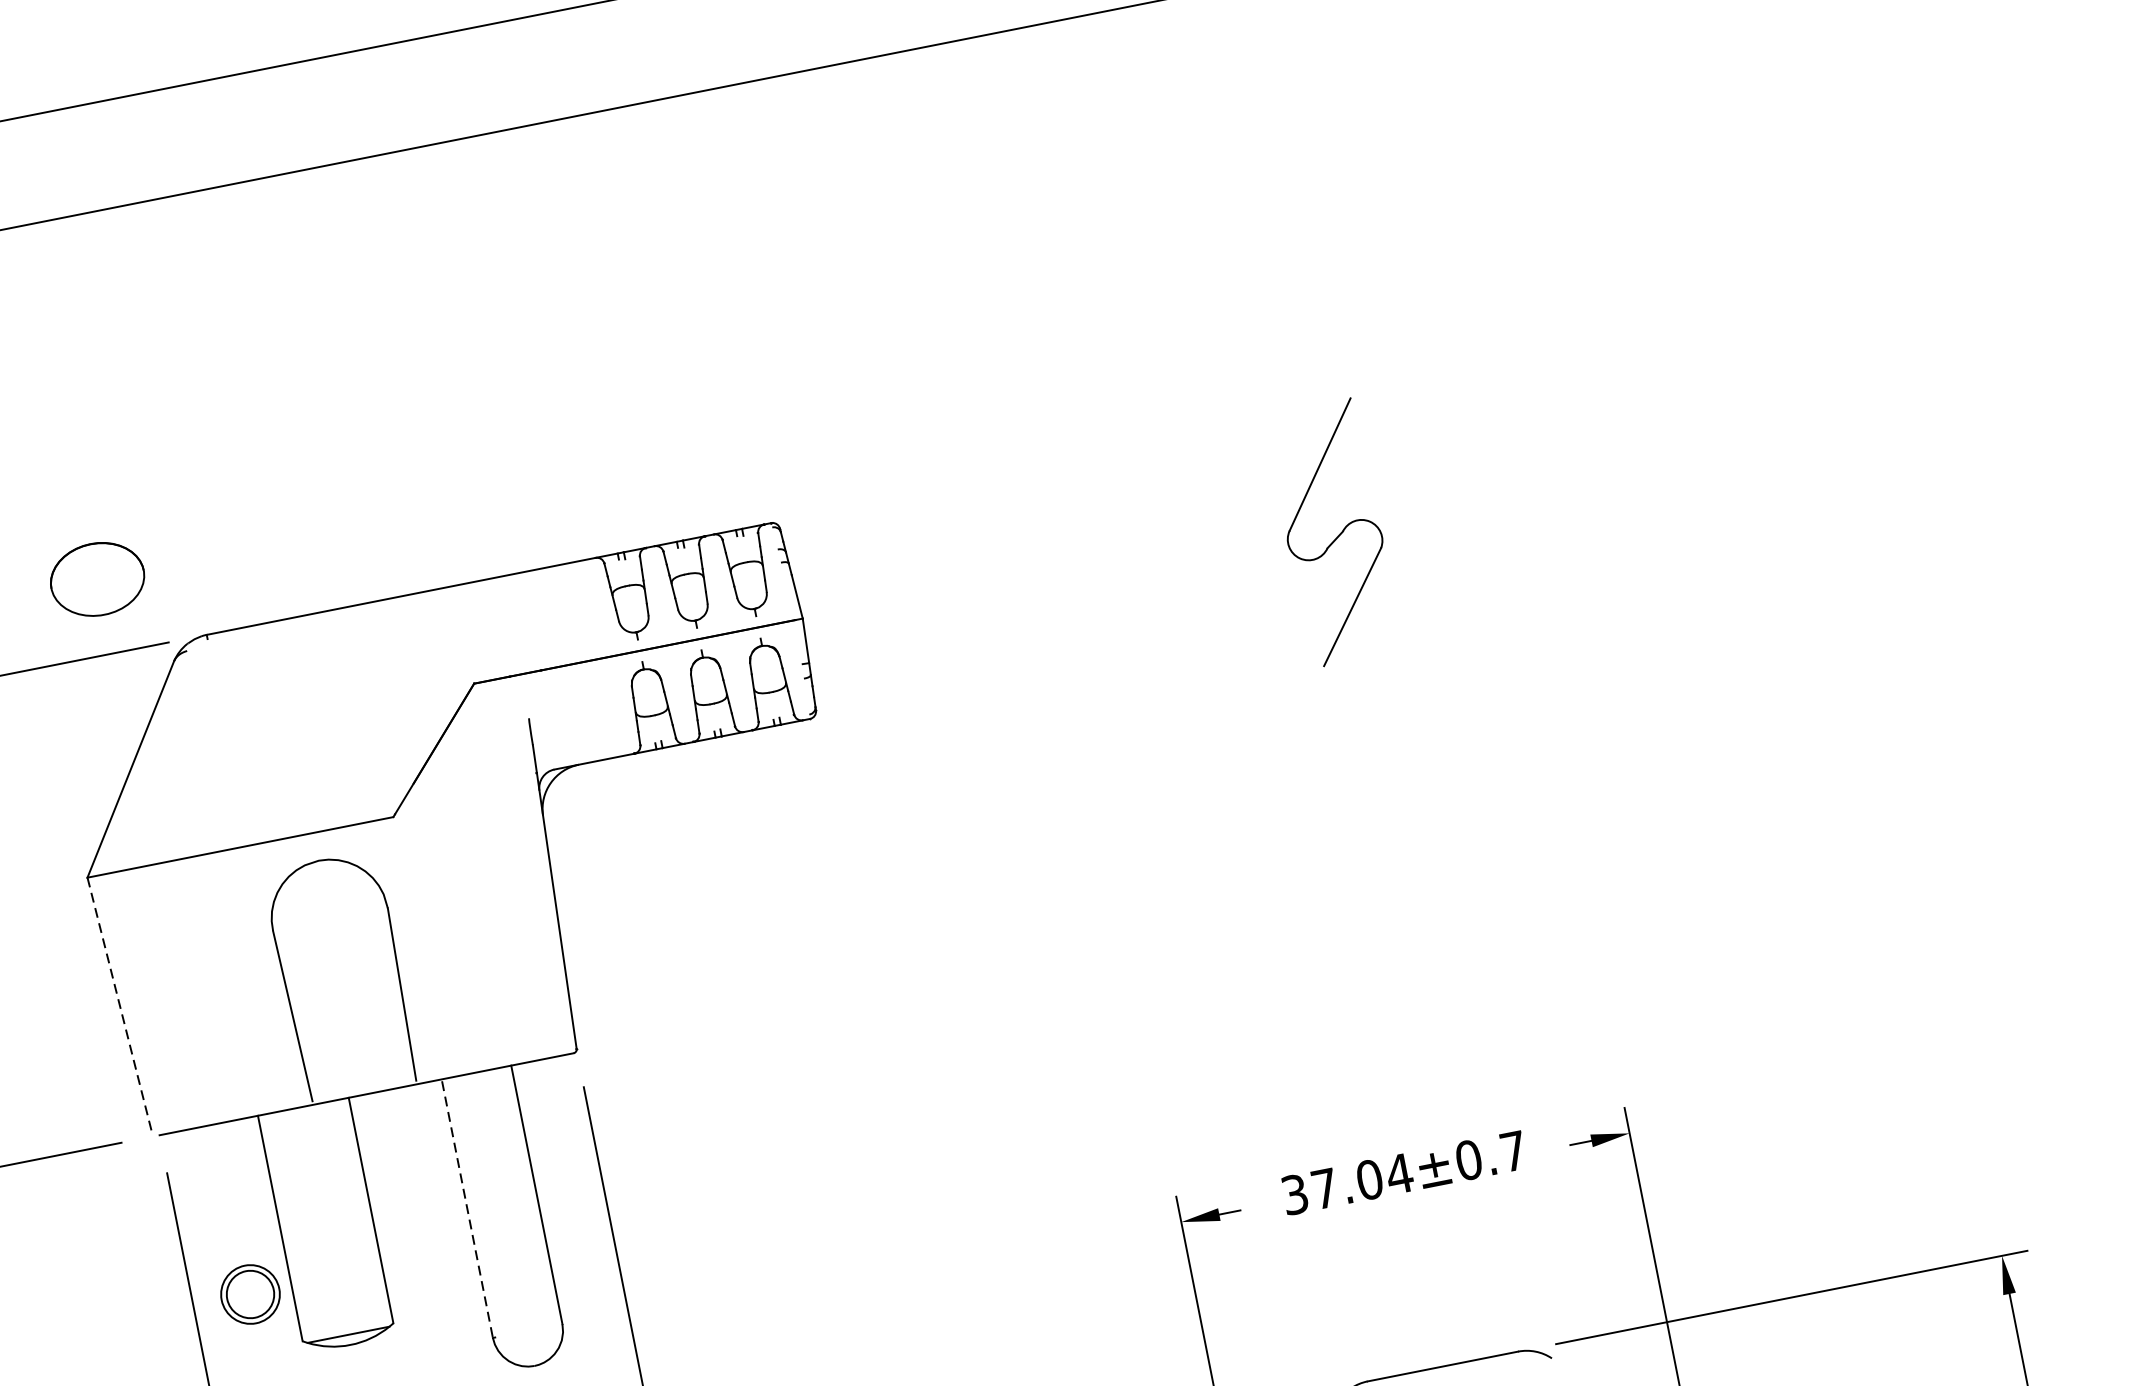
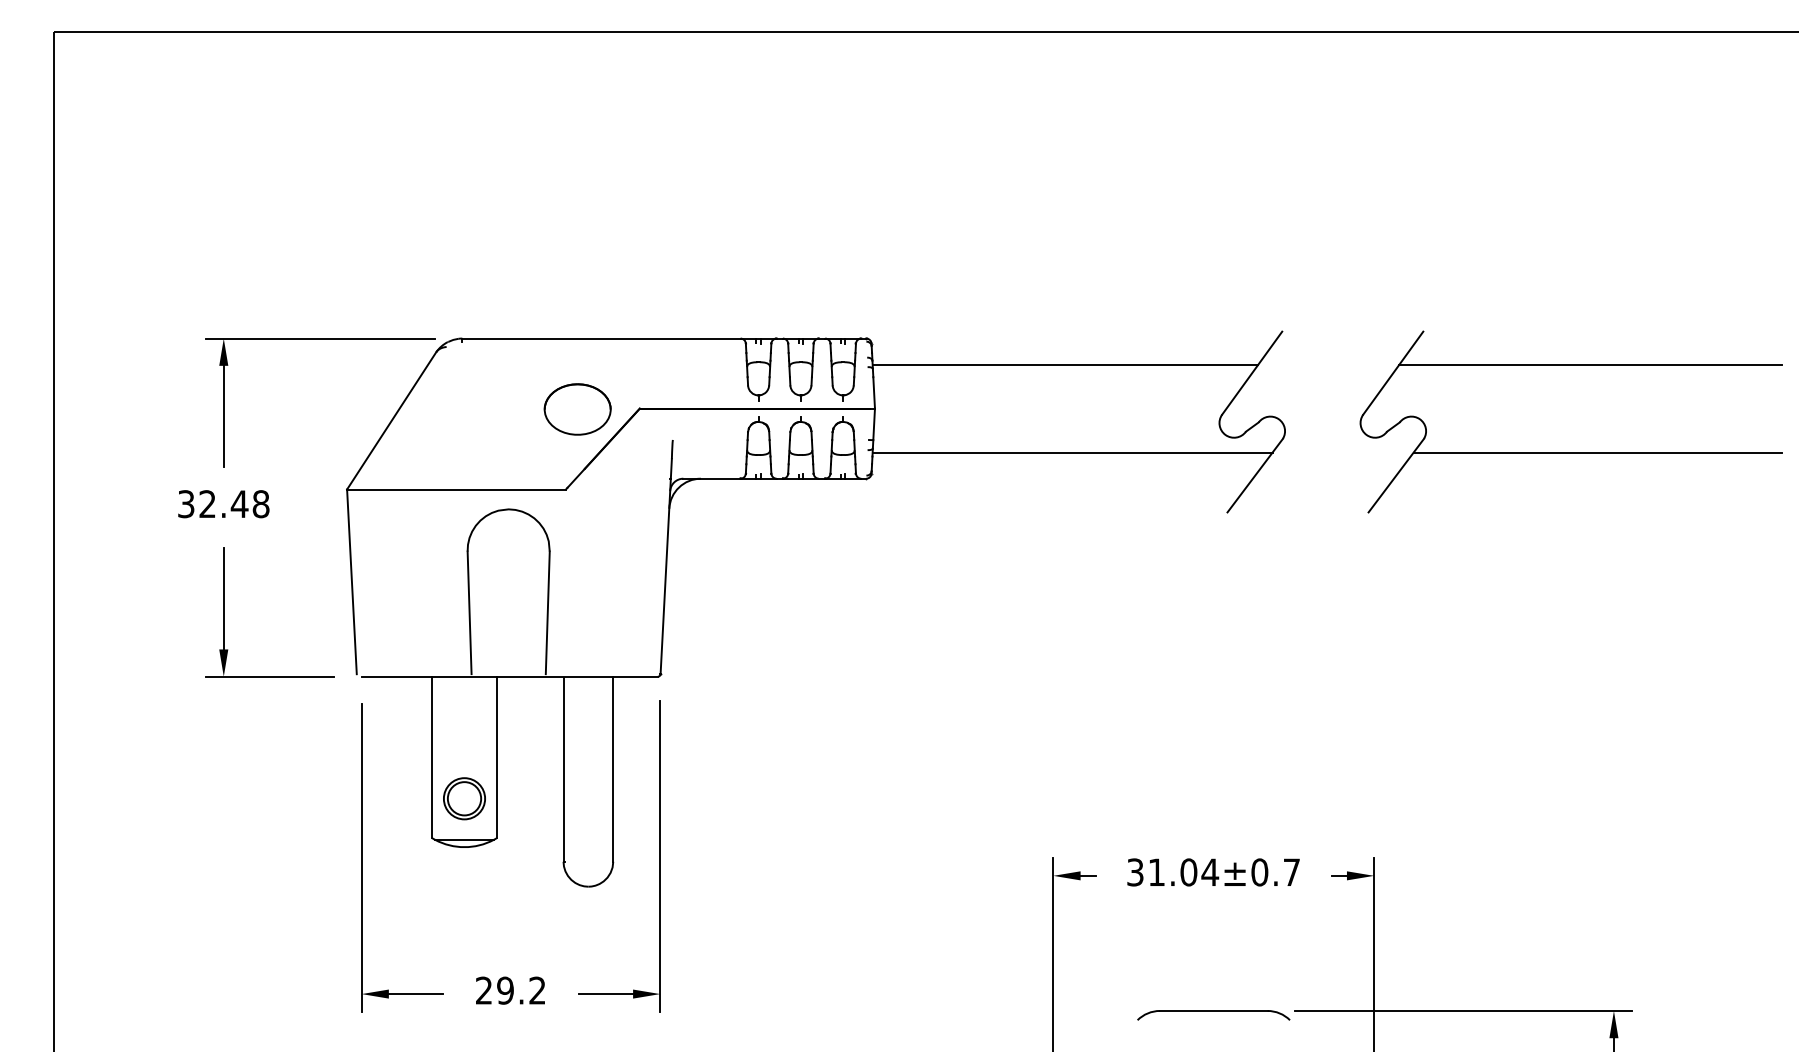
part: (1786, 487) -> (1570, 452), added
line: (1056, 504) -> (1065, 364), added
part: (97, 579) -> (577, 409), moved
line: (1090, 625) -> (1072, 452), added
line: (119, 1006) -> (351, 582), dashed -> solid
text: (1324, 1187) -> (1156, 871), 37.04±0.7 -> 31.04±0.7
line: (467, 1209) -> (563, 769), dashed -> solid
part: (250, 1294) -> (464, 798), moved

